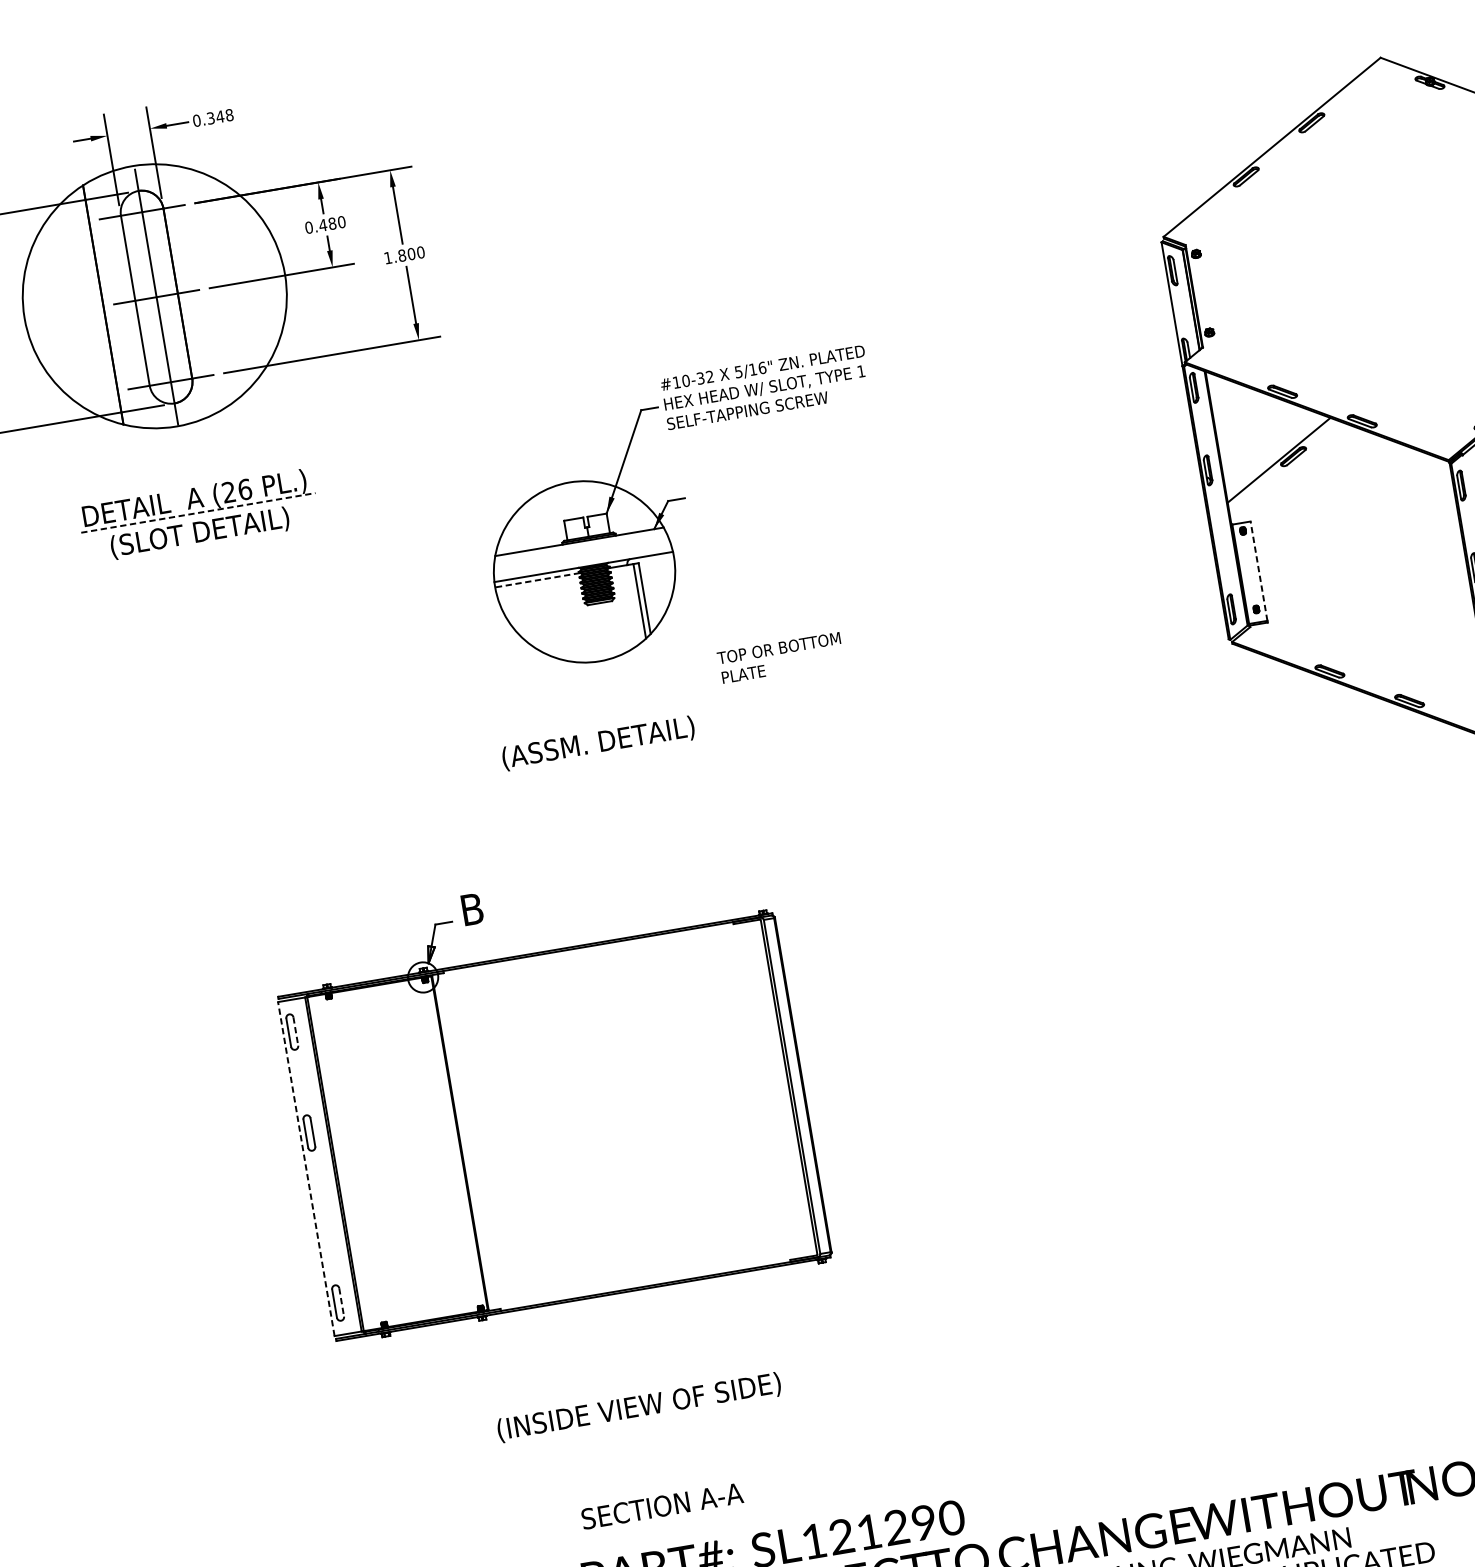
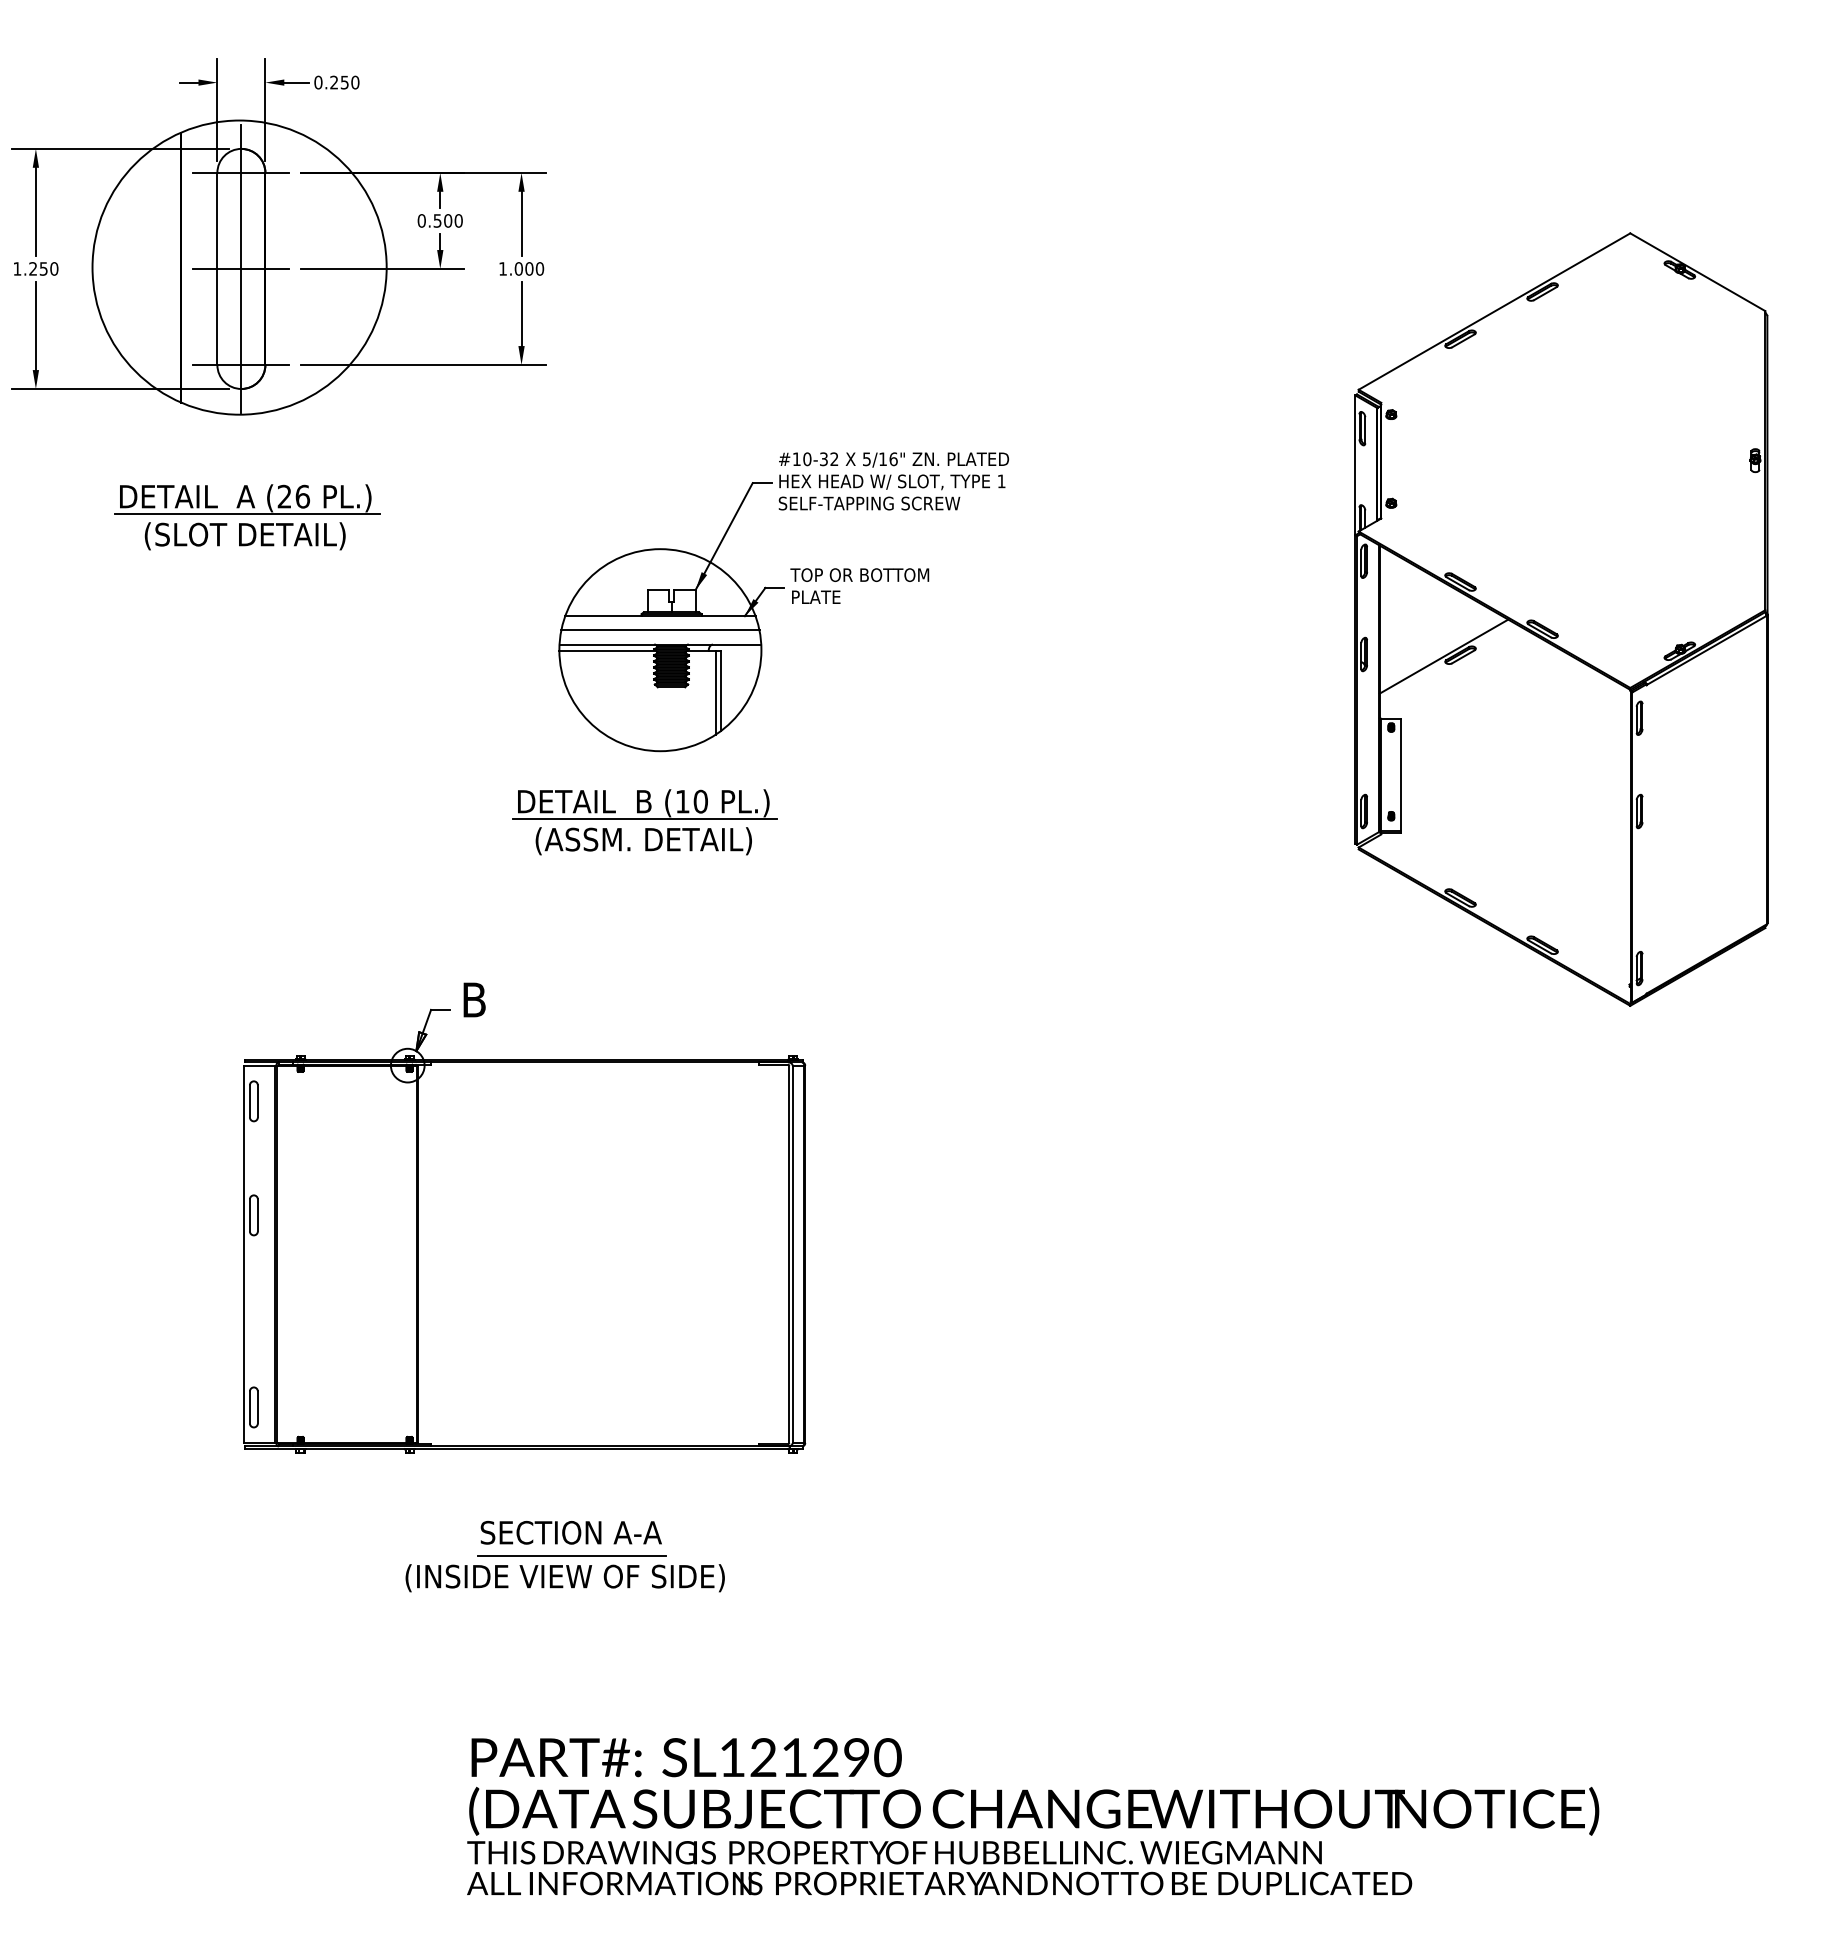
text: (219, 116) -> (344, 82), 0.348 -> 0.250
text: (327, 224) -> (442, 220), 0.480 -> 0.500
text: (401, 255) -> (518, 268), 1.800 -> 1.000
line: (198, 512) -> (247, 513), dashed -> solid
line: (581, 554) -> (660, 630), added
line: (1259, 571) -> (1401, 774), dashed -> solid
line: (537, 580) -> (607, 650), dashed -> solid
text: (780, 657) -> (859, 585), moved
part: (593, 710) -> (644, 804), added
line: (295, 1031) -> (257, 1101), dashed -> solid
line: (306, 1169) -> (243, 1254), dashed -> solid
line: (341, 1302) -> (257, 1407), dashed -> solid
line: (641, 1386) -> (571, 1555), added
text: (661, 1506) -> (570, 1532), moved

